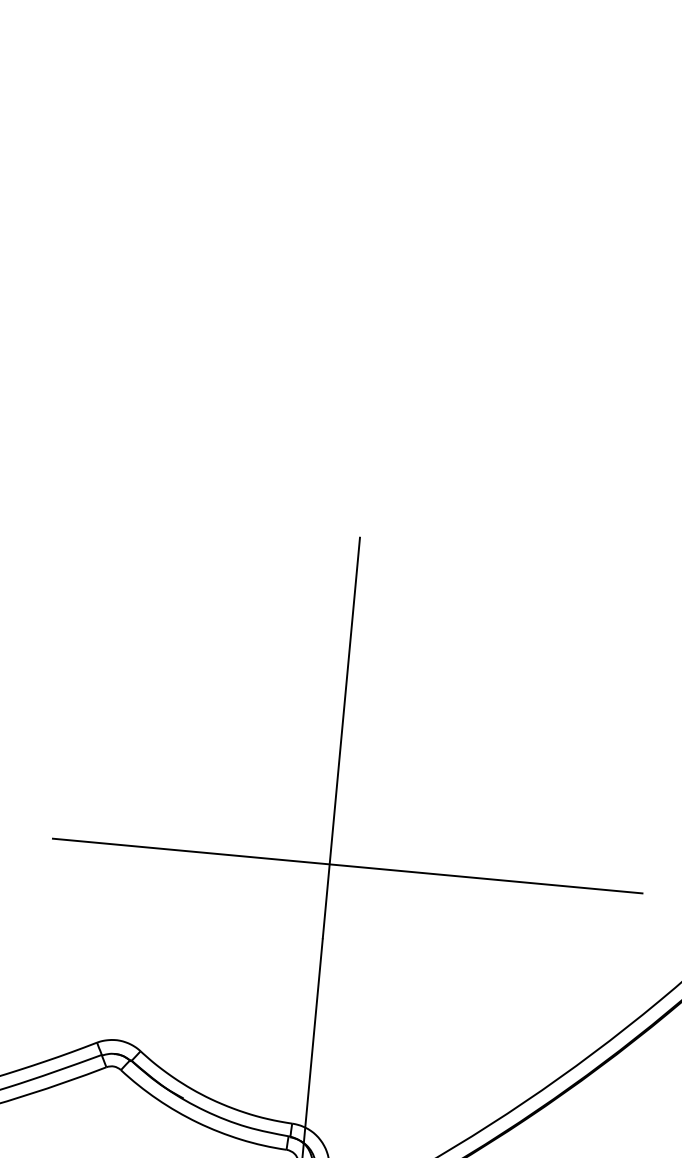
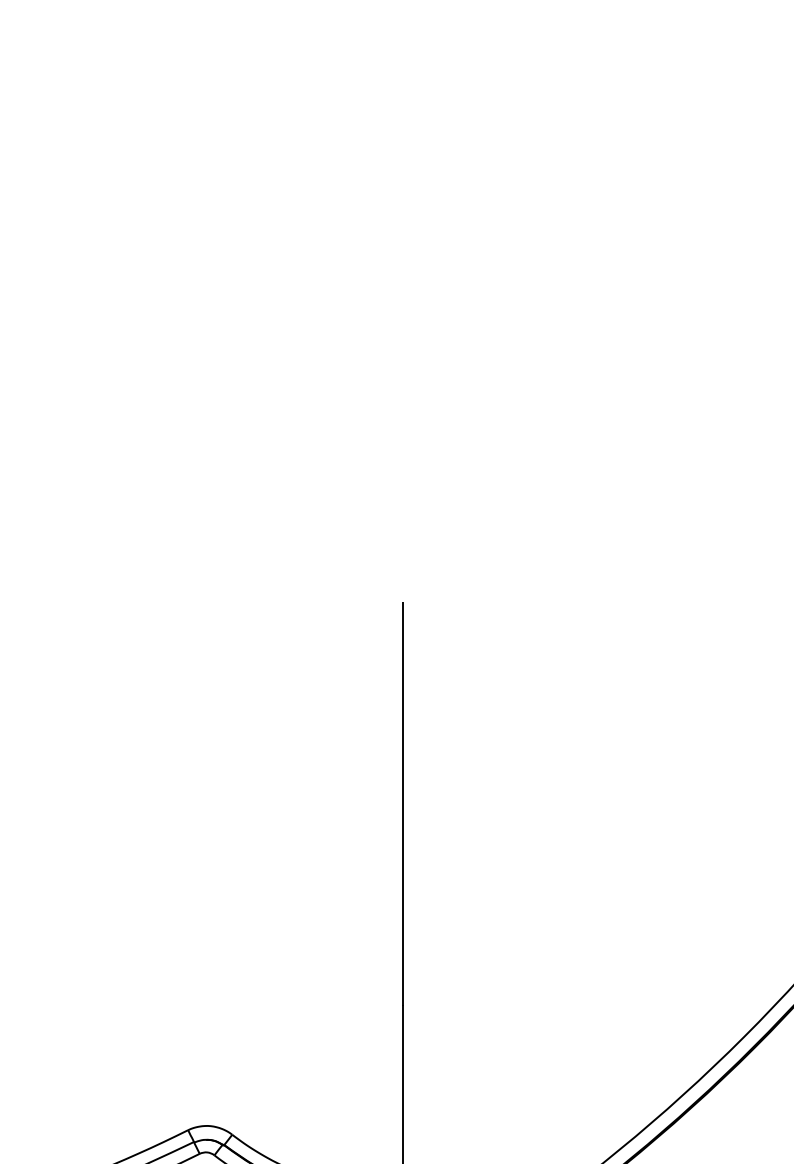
line: (347, 866) -> (421, 931), removed

